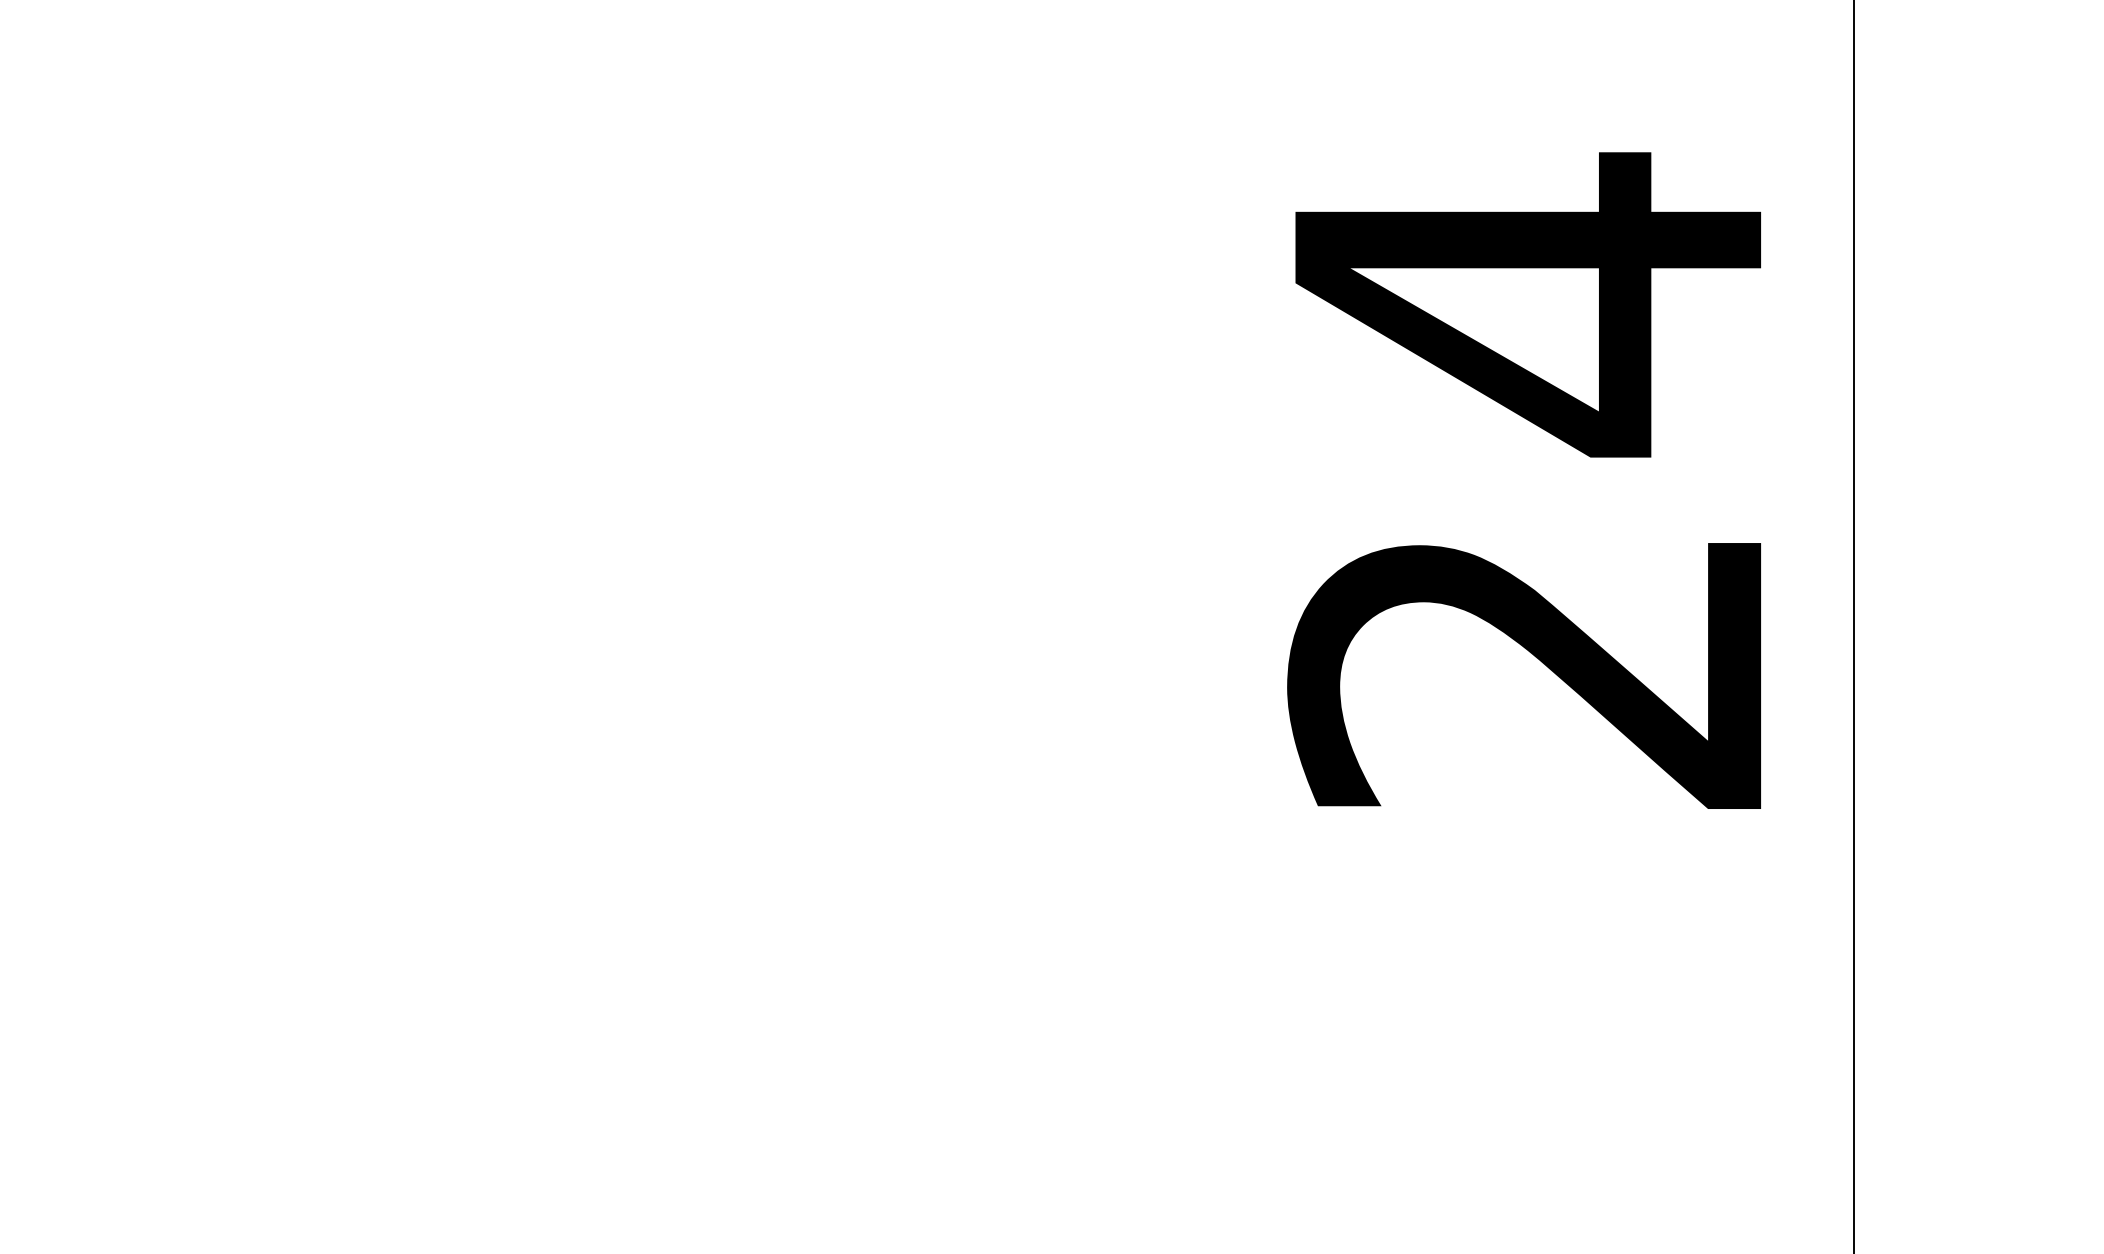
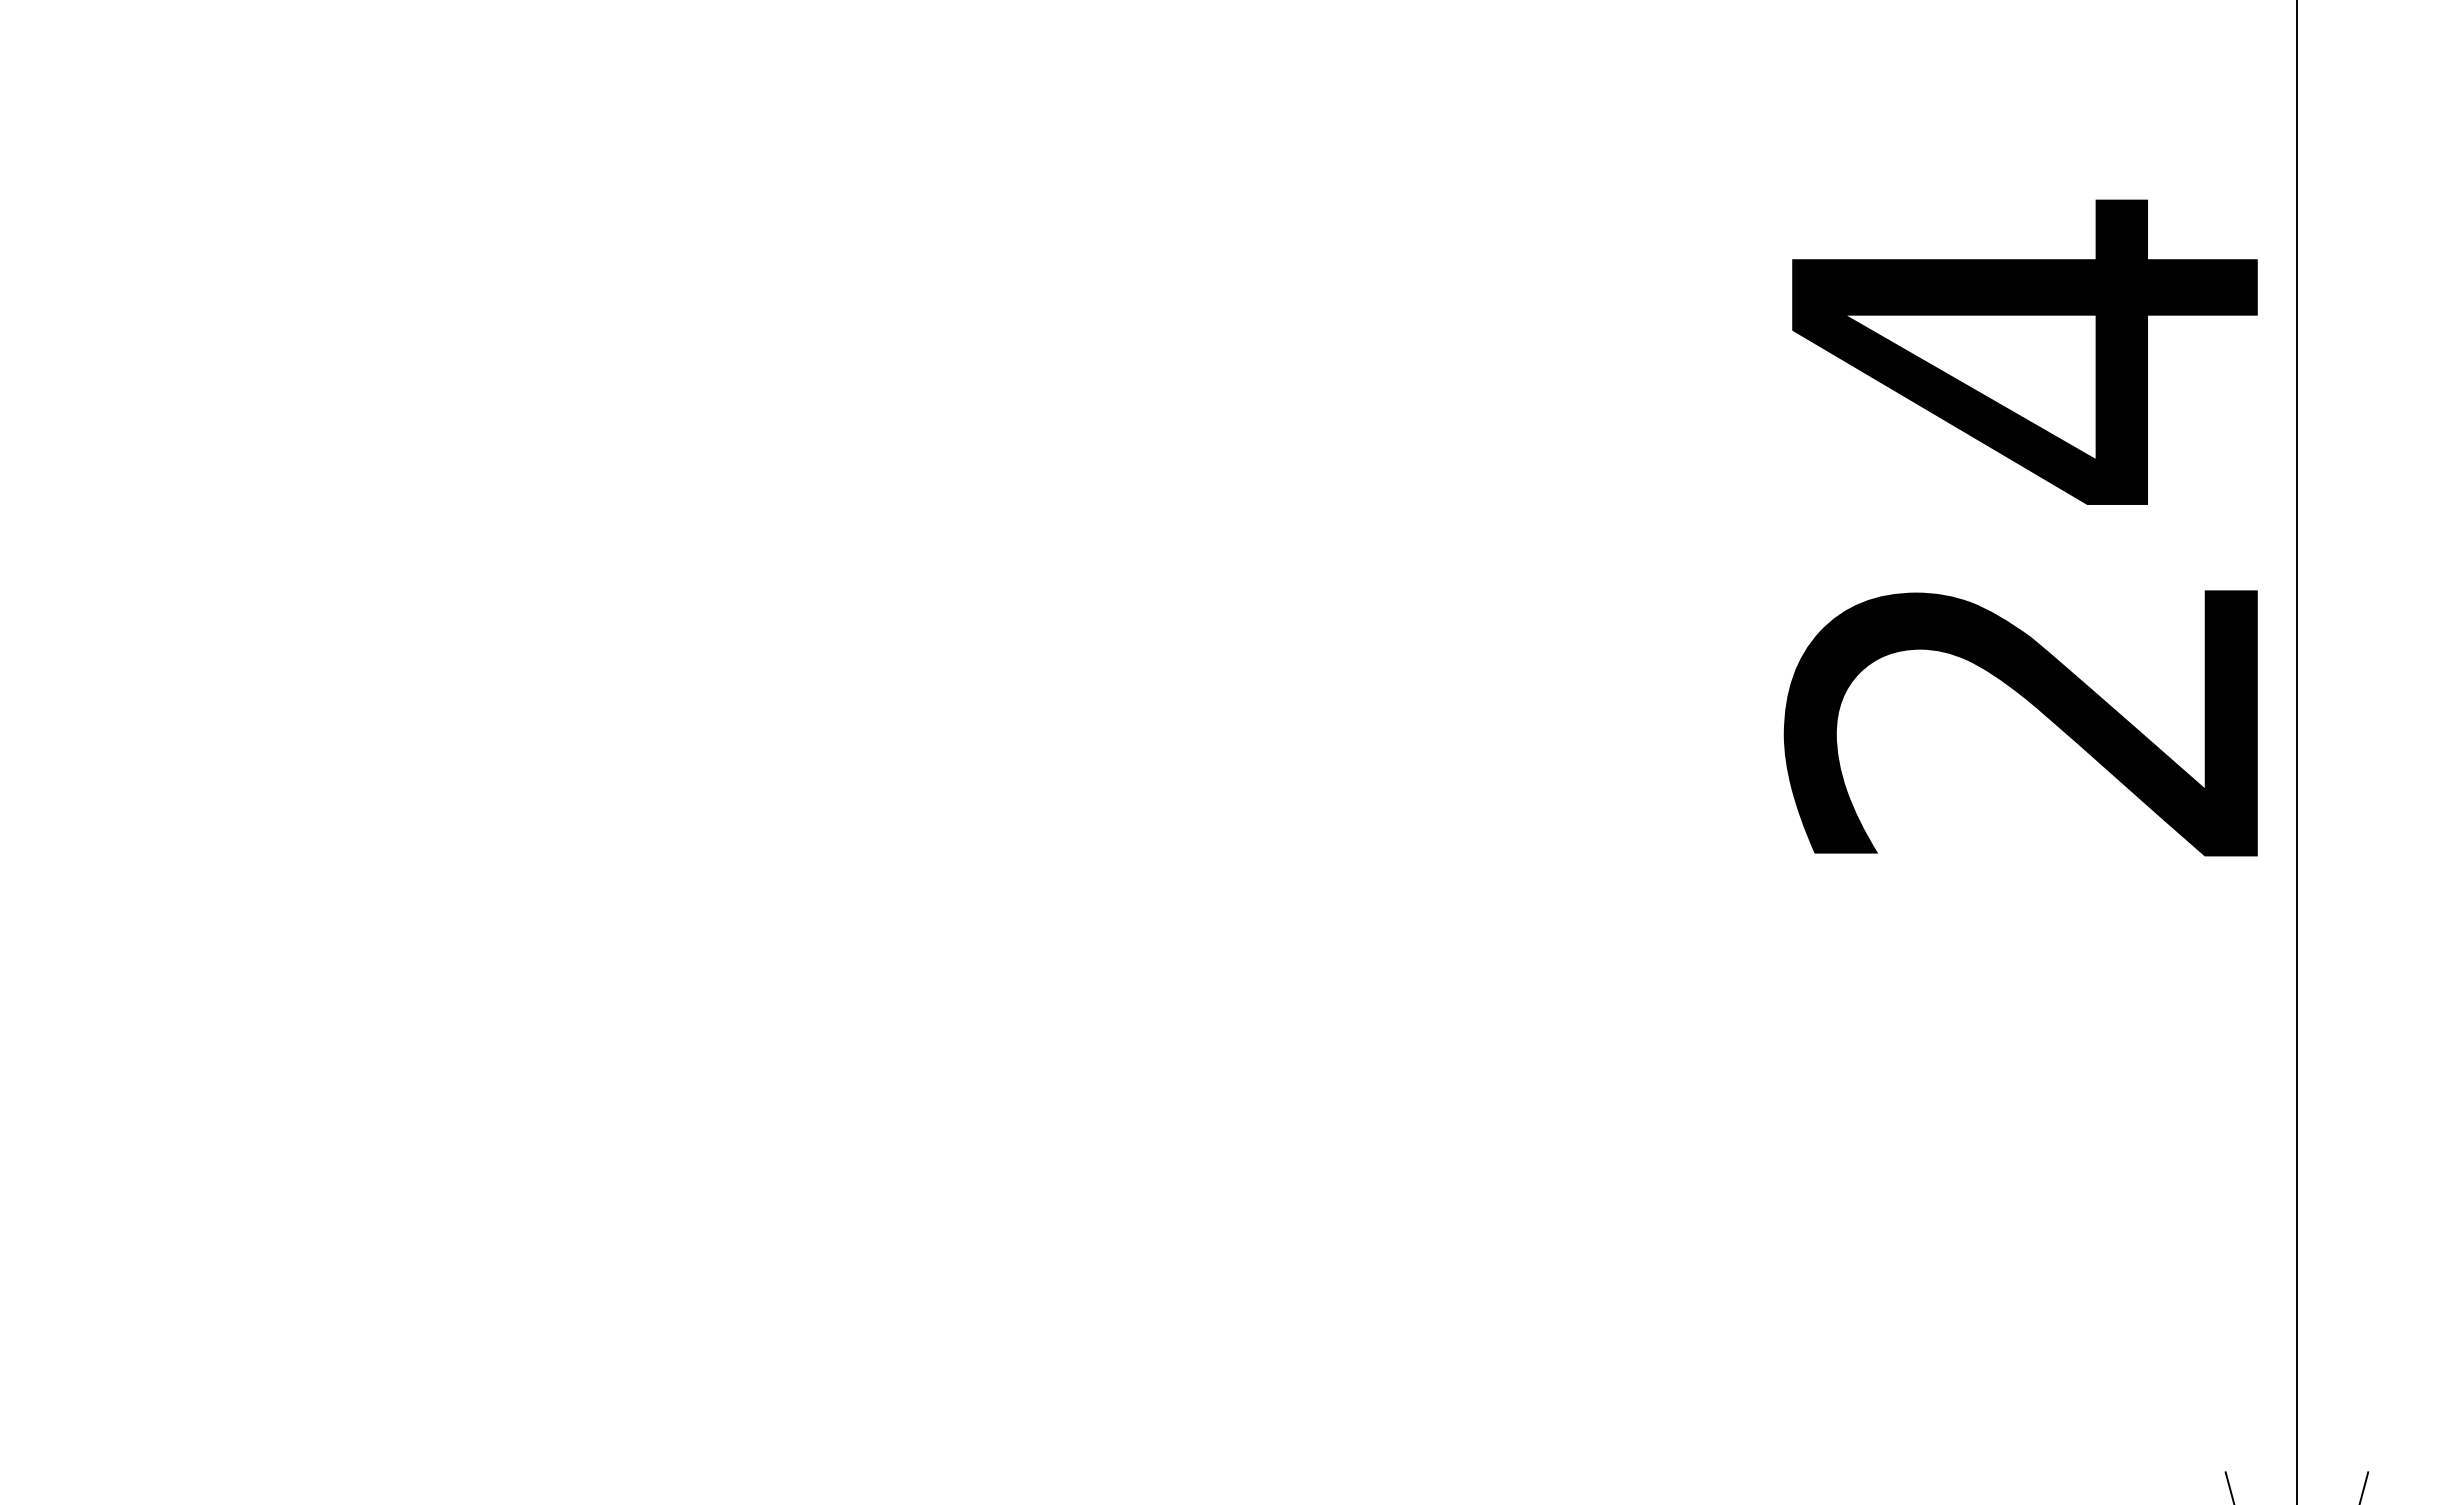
text: (1523, 480) -> (2020, 527), moved

